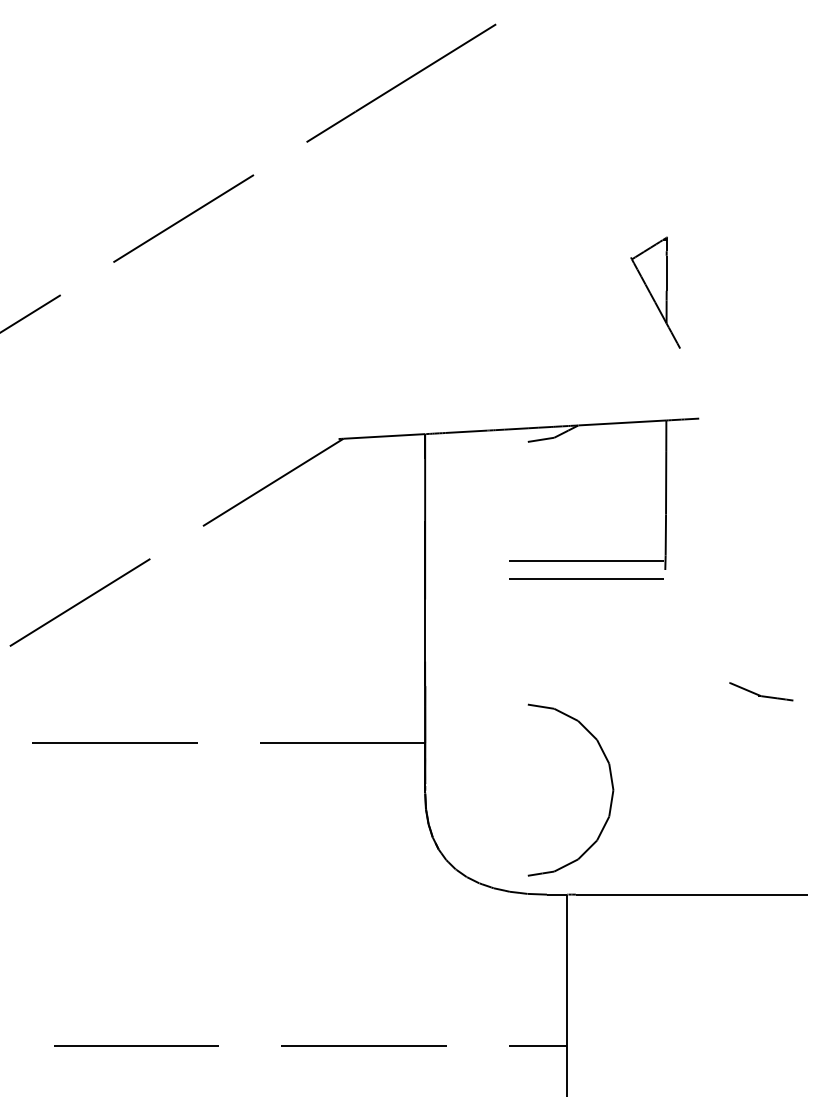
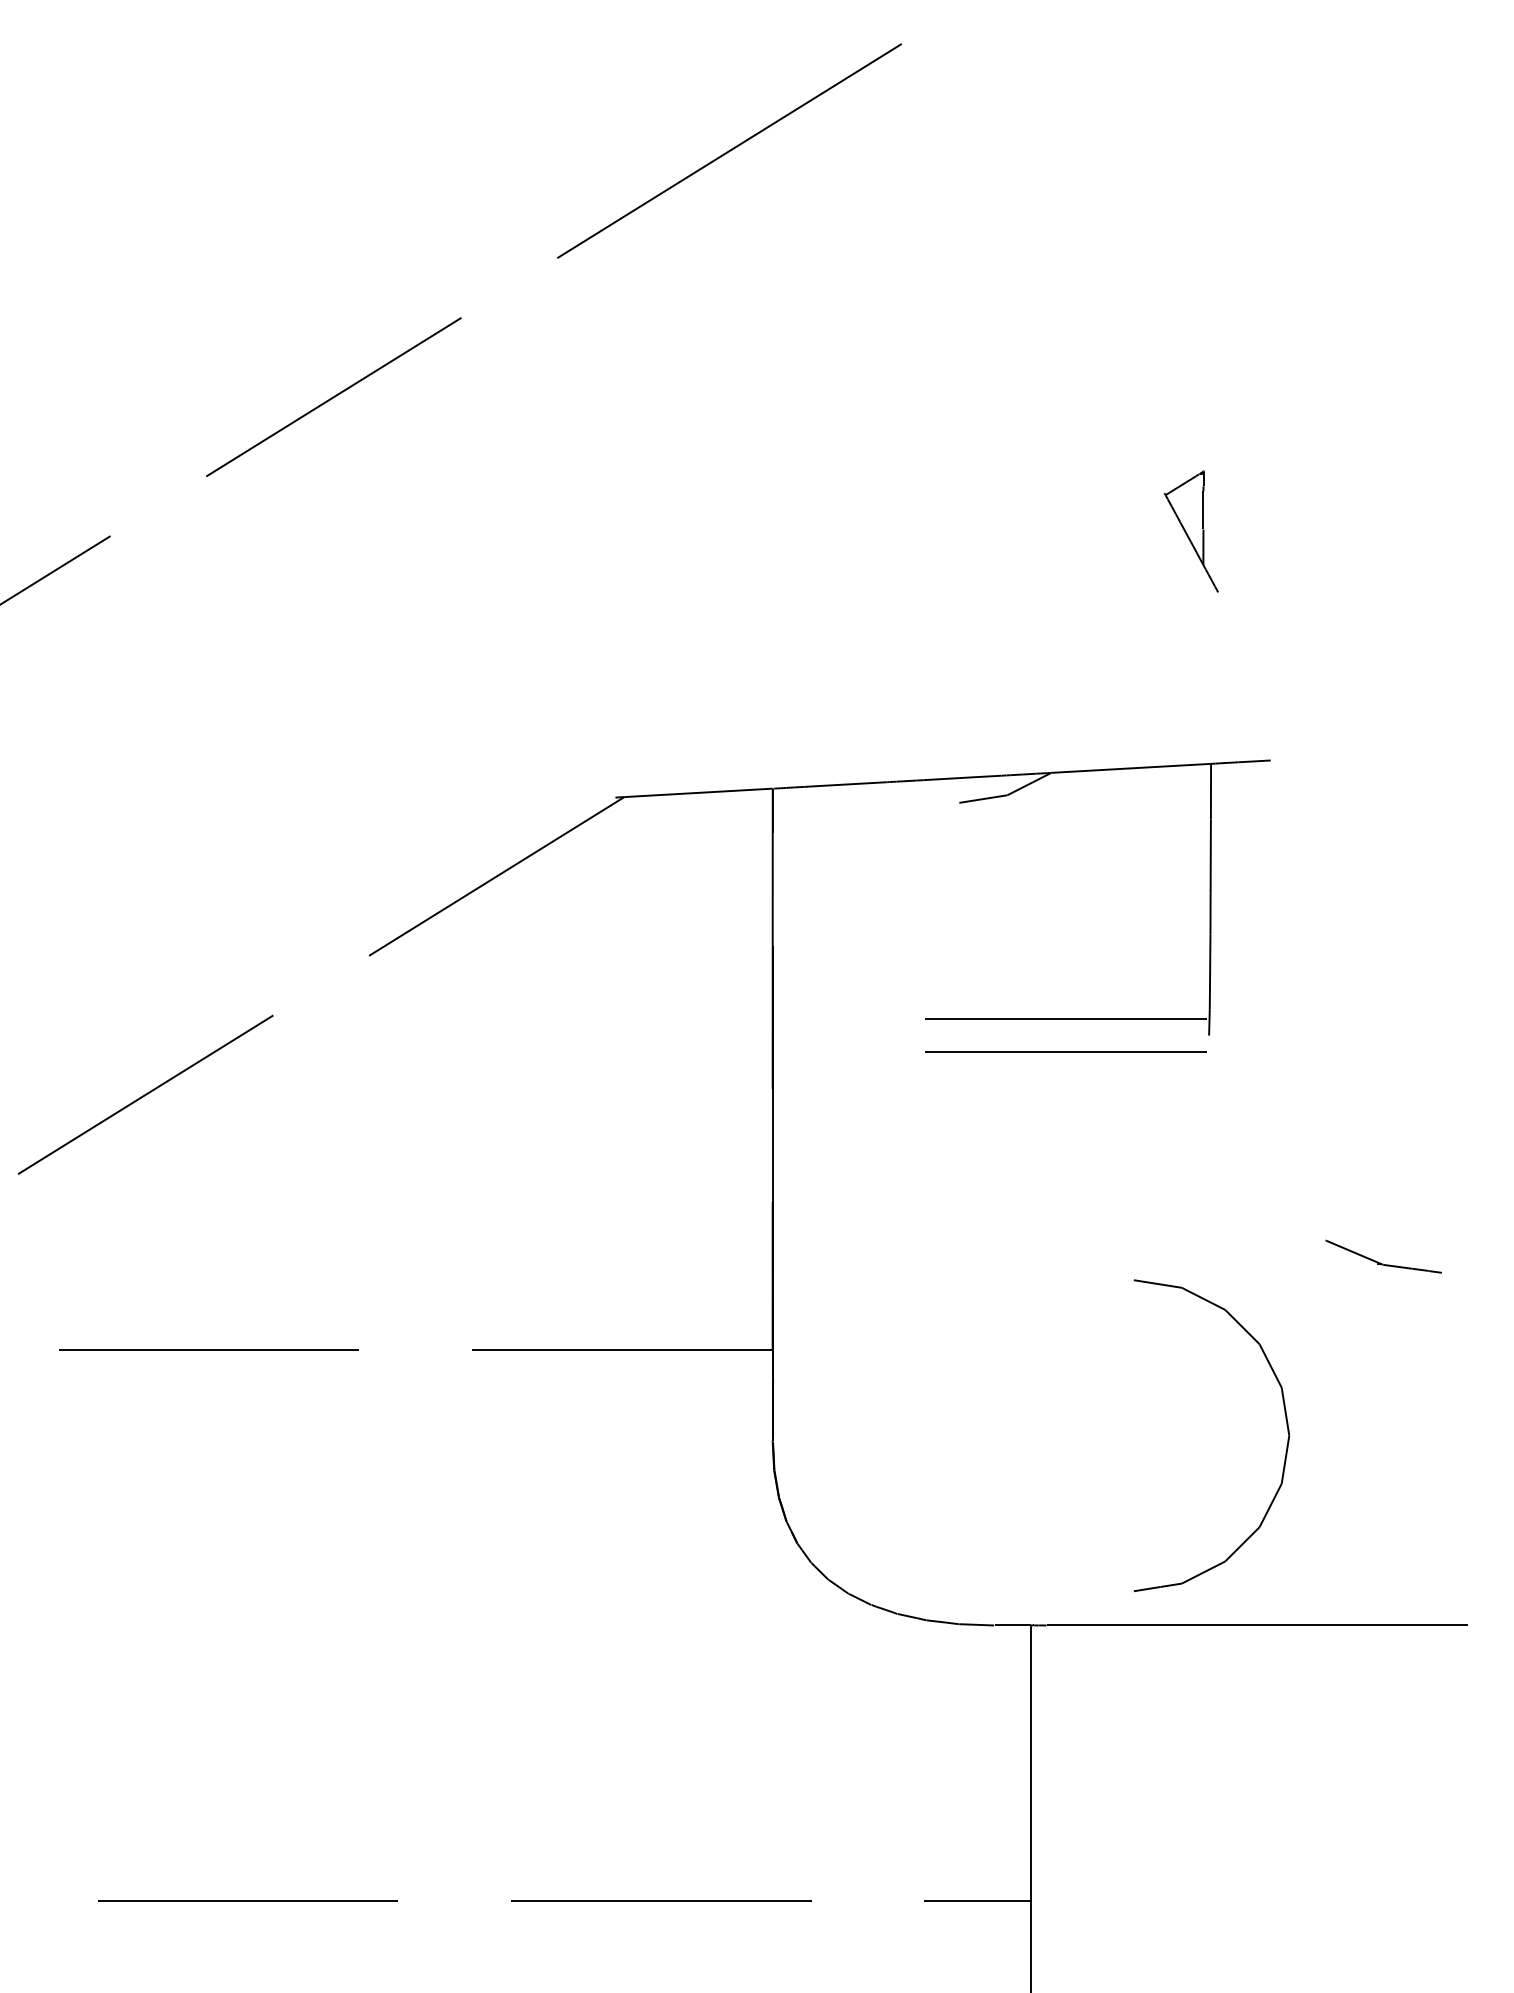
part: (655, 292) -> (1191, 531), size x0.6
part: (611, 786) -> (1285, 1428), moved

